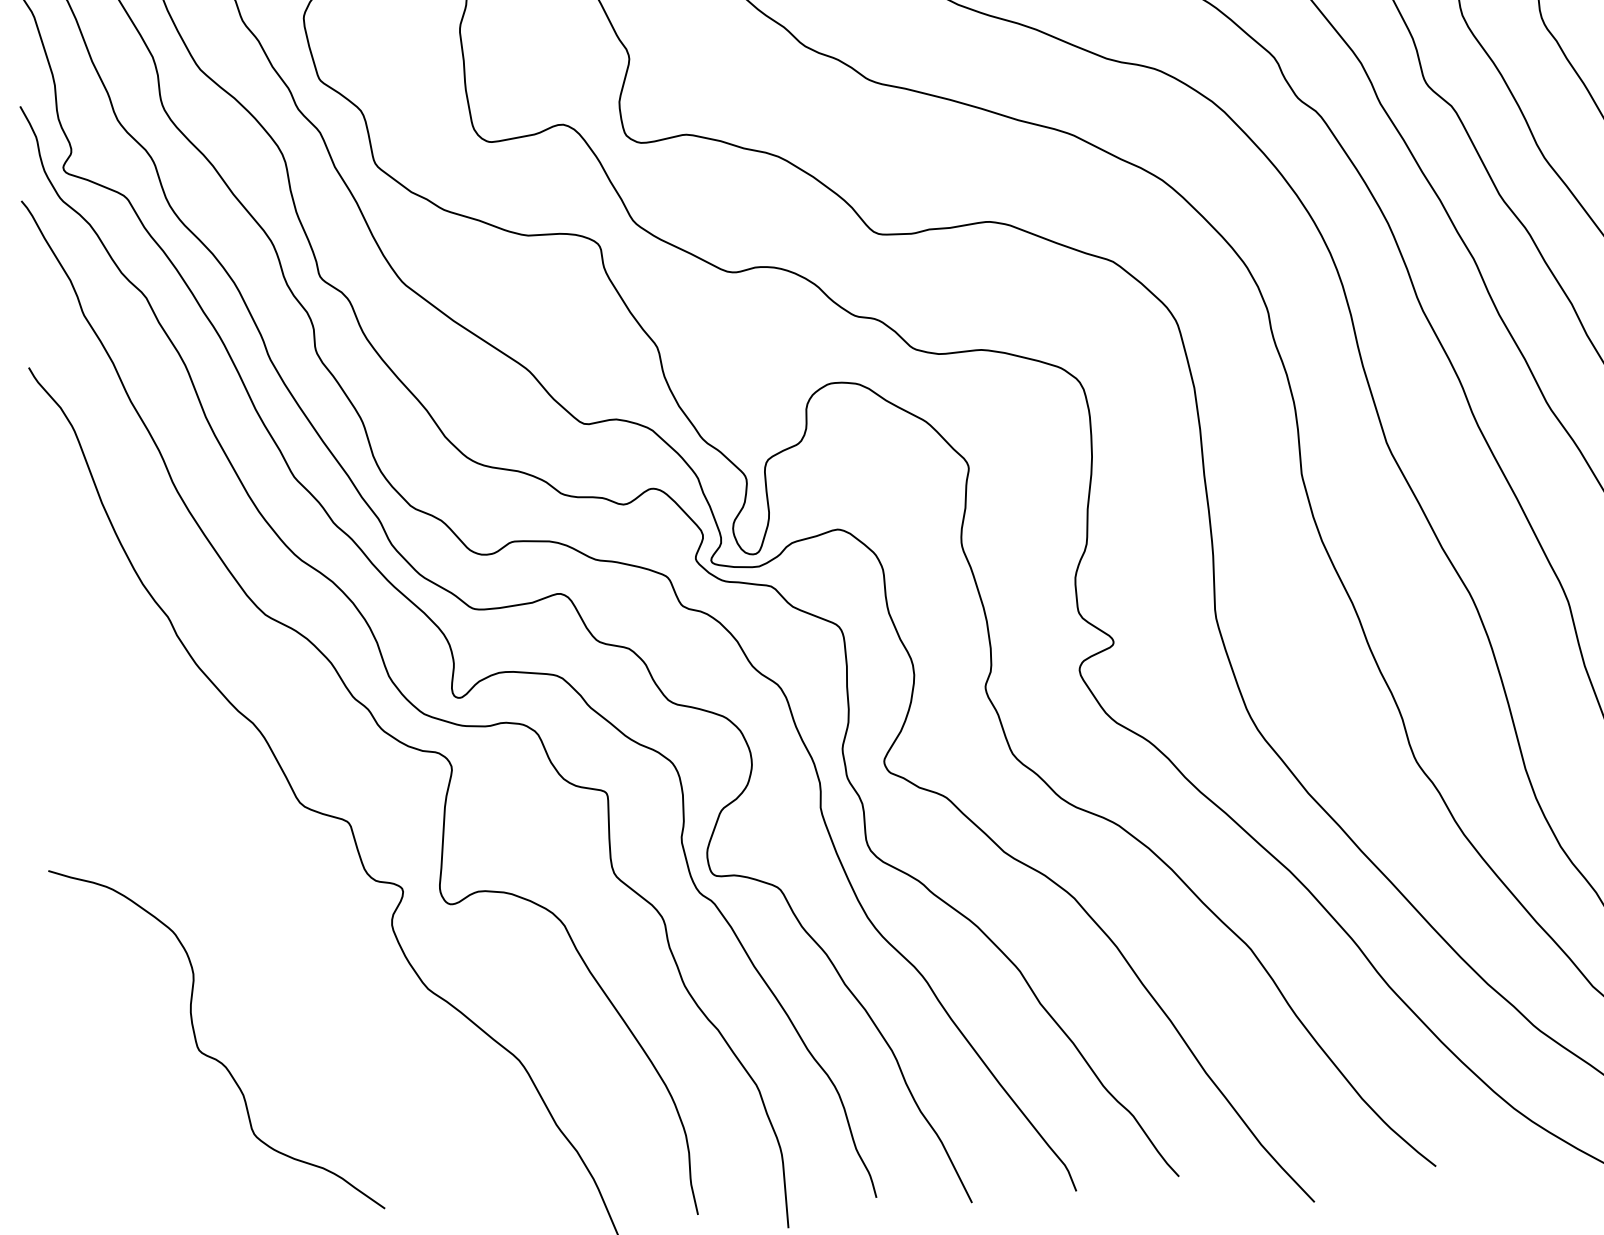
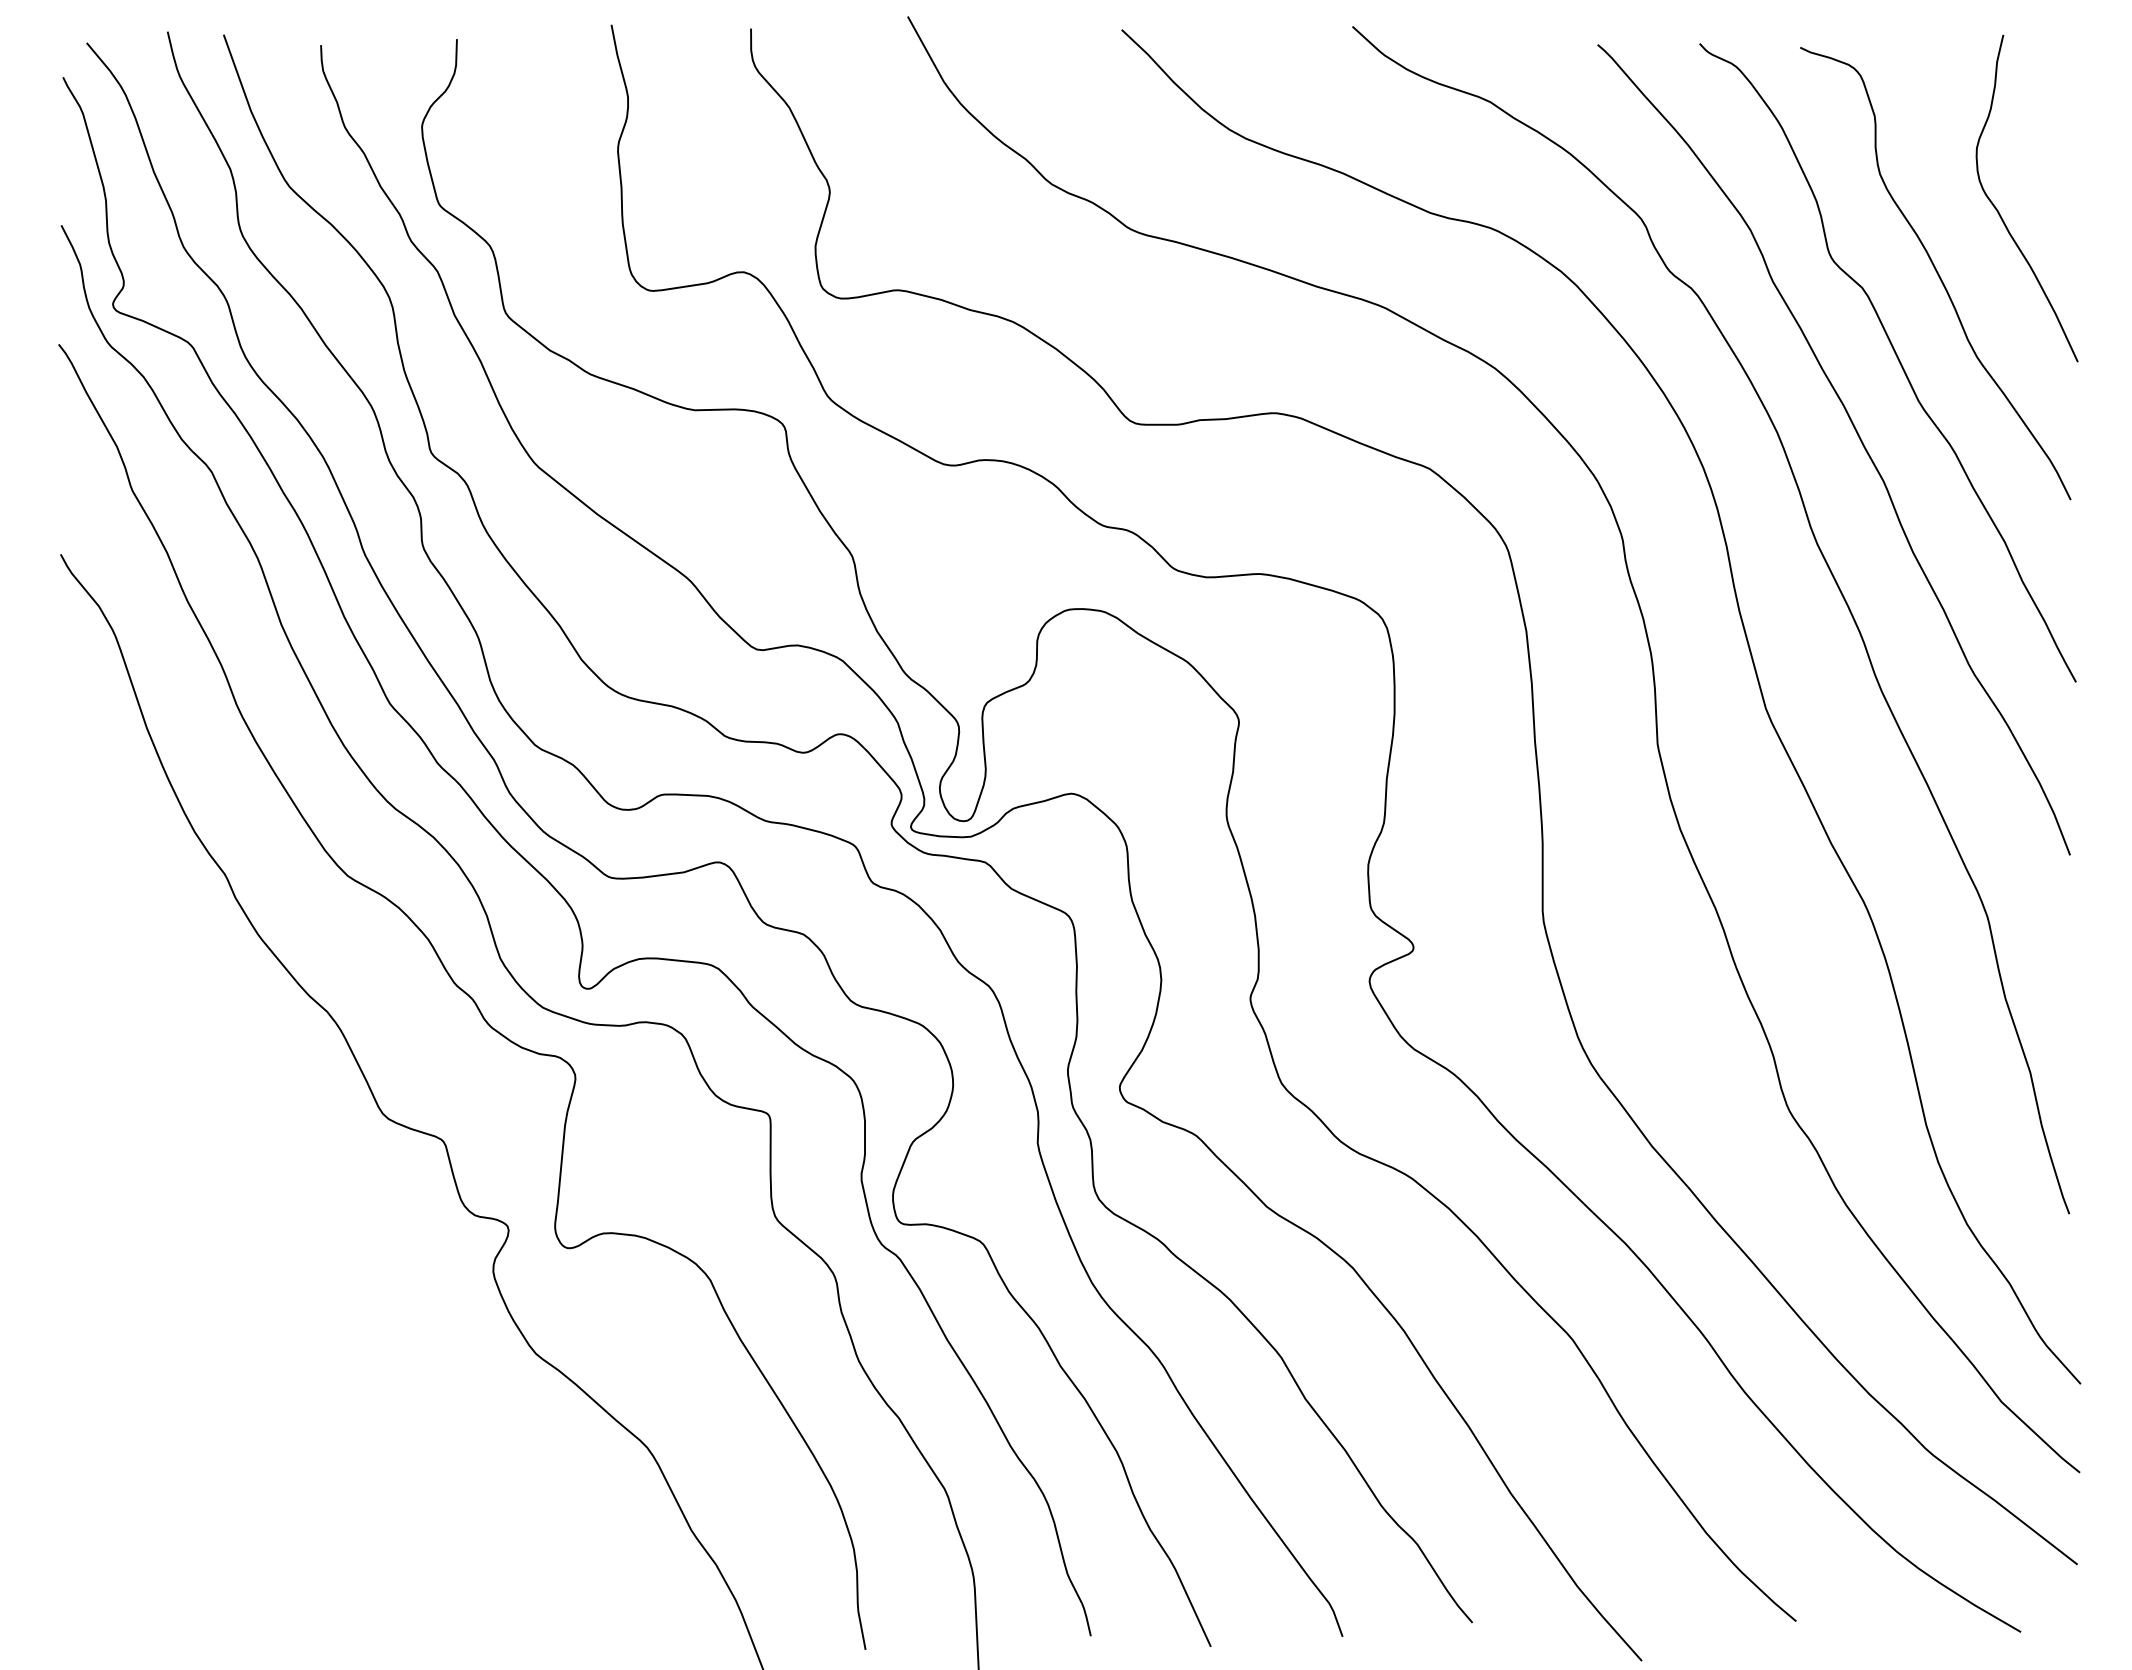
curve: (208, 1055) -> (256, 1427), removed

